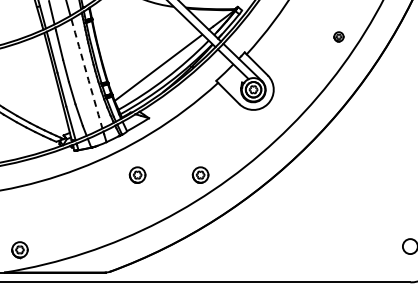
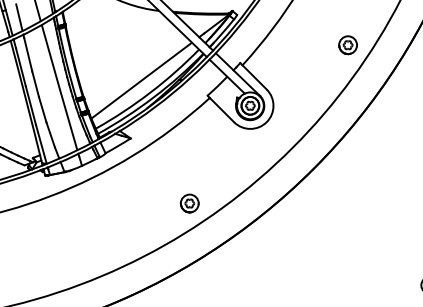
part: (338, 36) -> (347, 44), size x1.67
arc: (86, 73) -> (59, 87), dashed -> solid
part: (137, 174) -> (117, 202), removed

